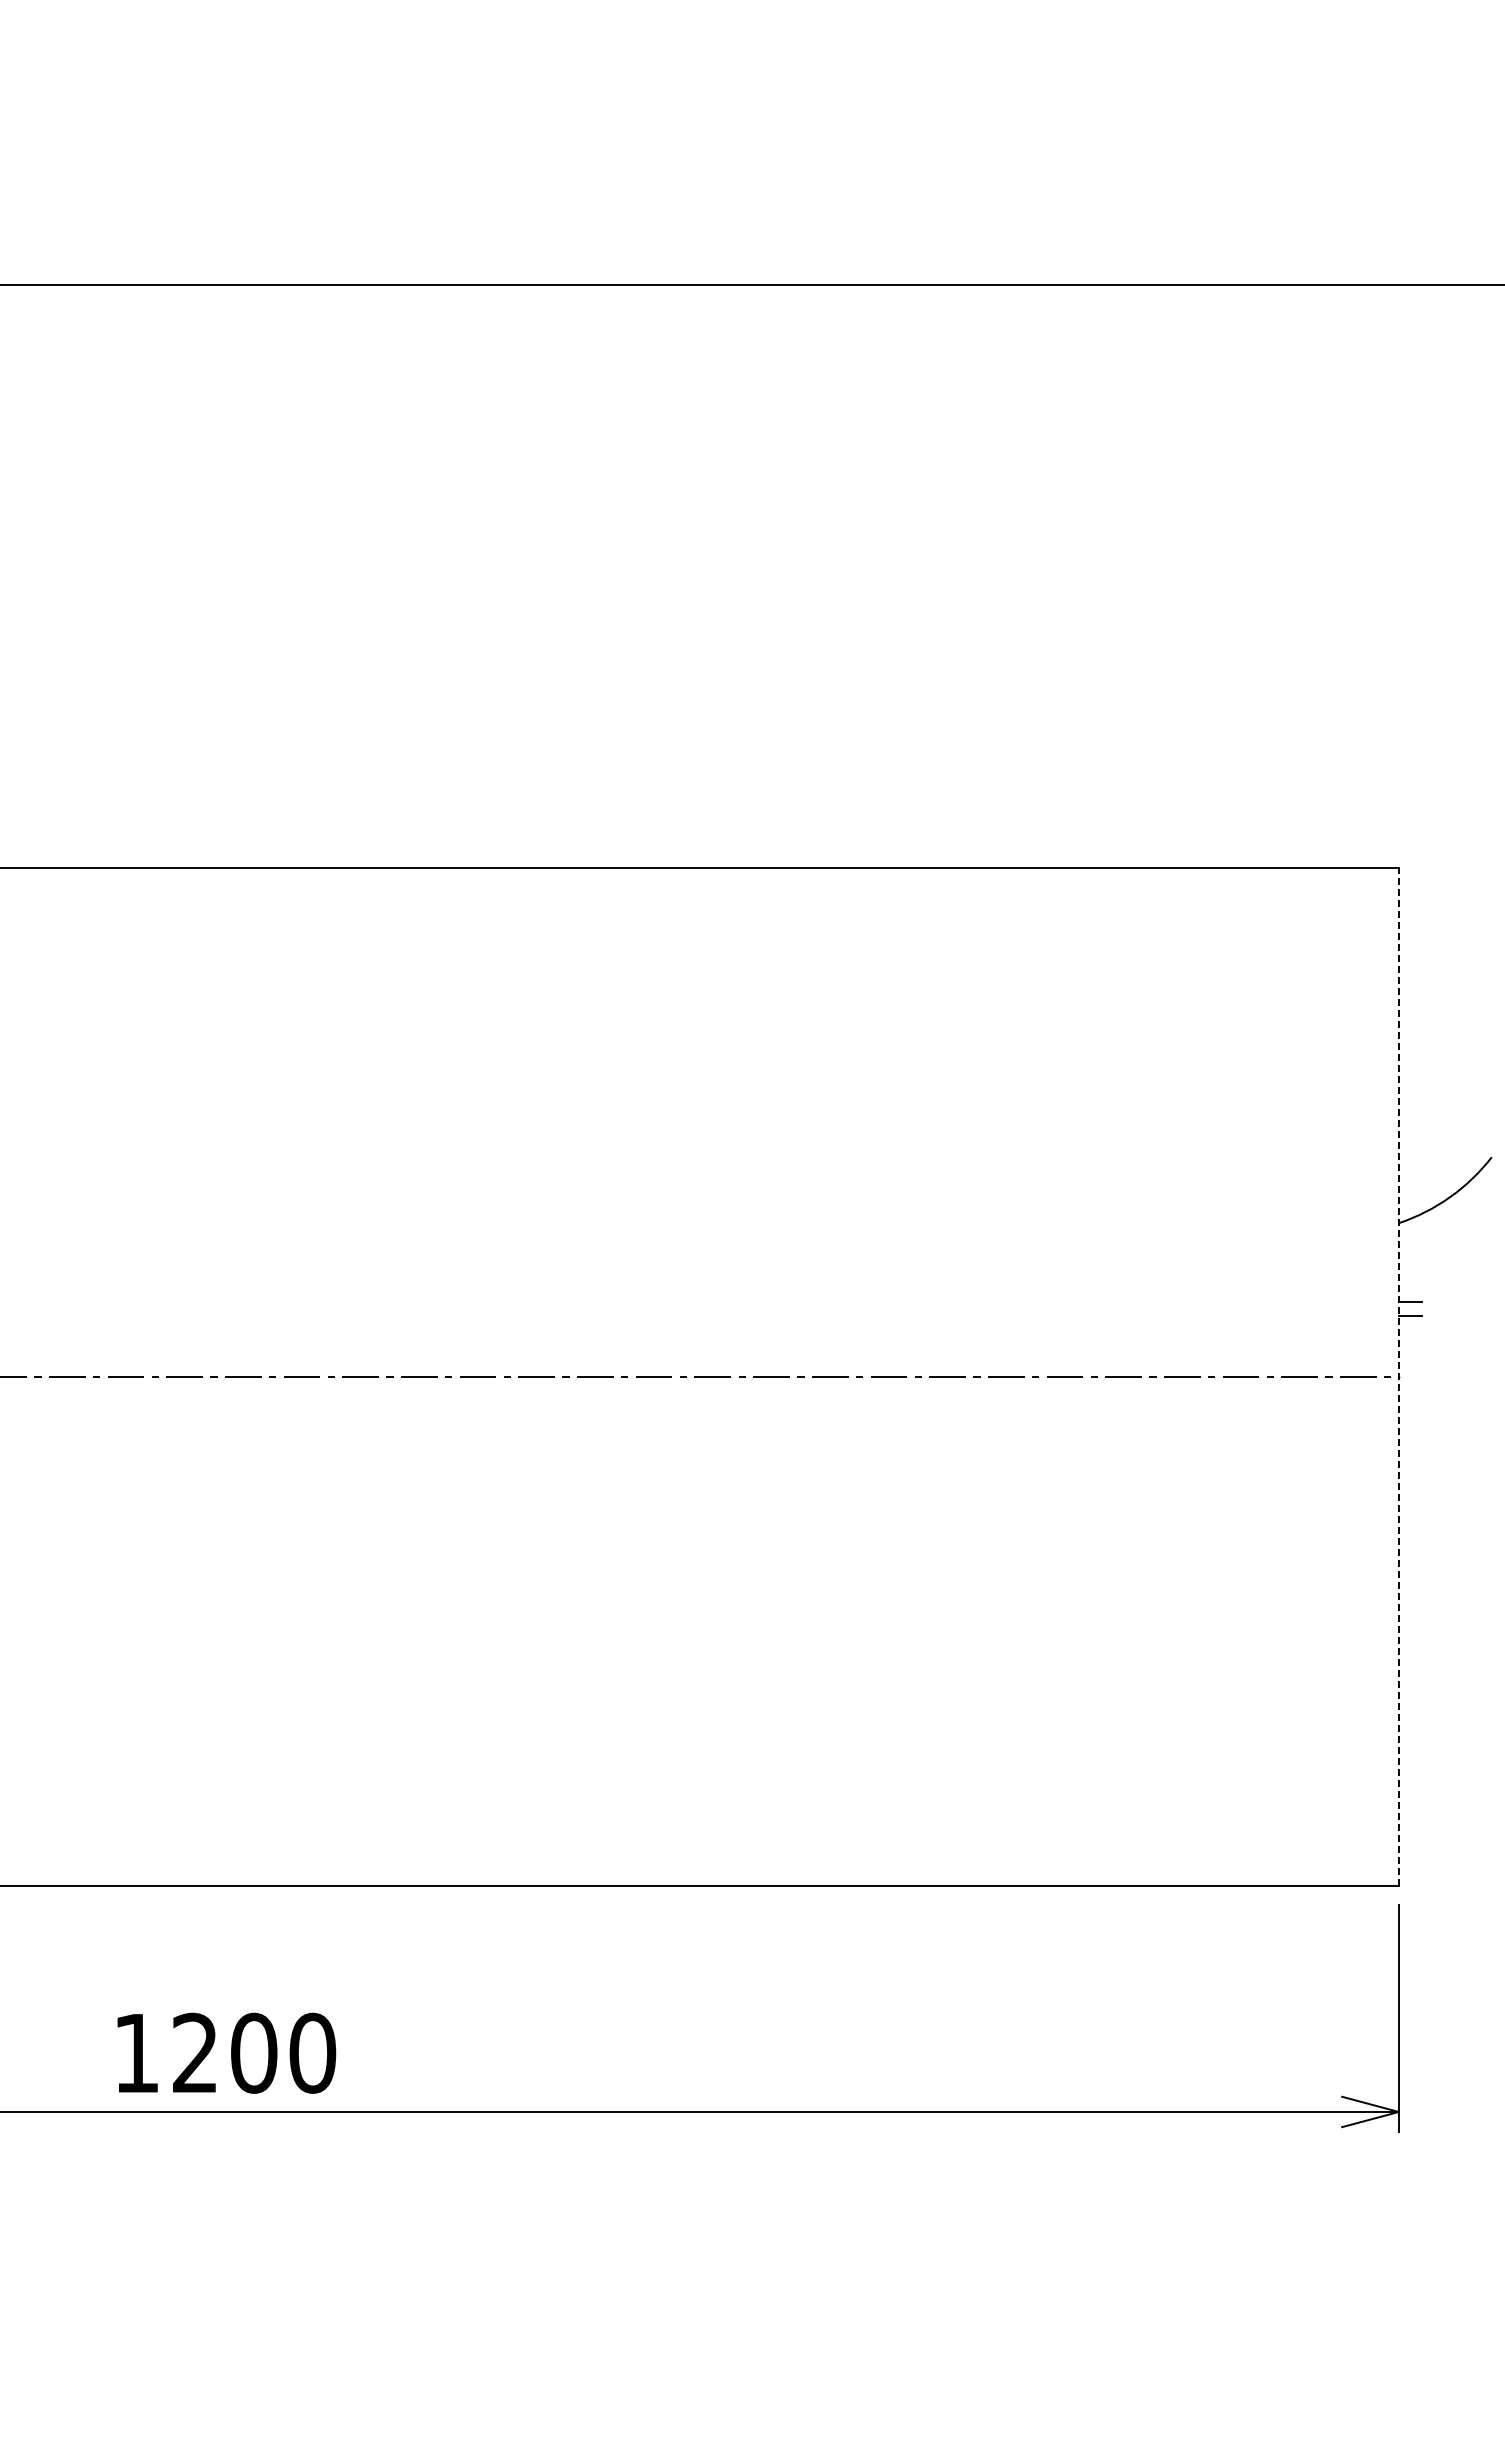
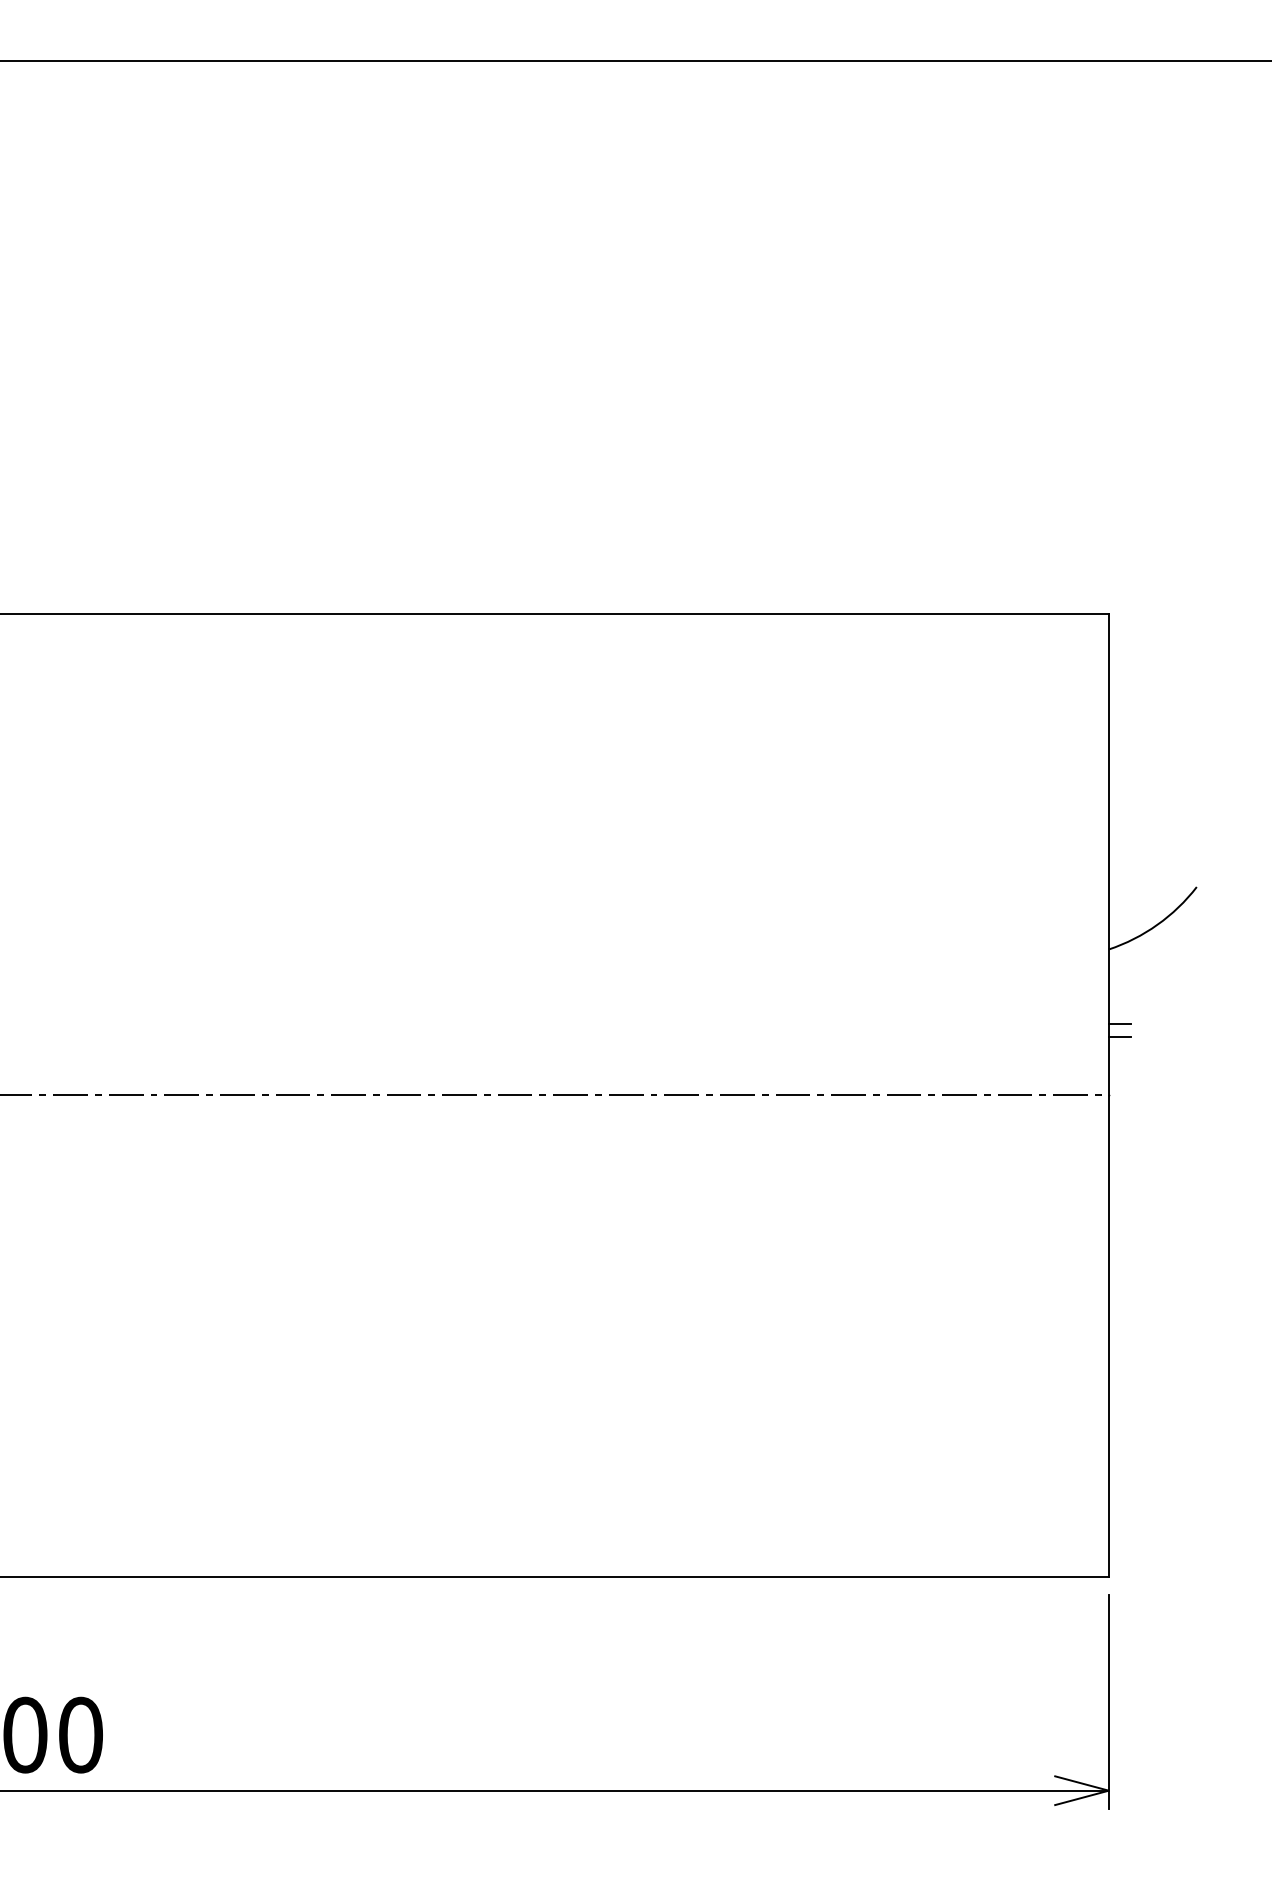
line: (1398, 1377) -> (1108, 1095), dashed -> solid

